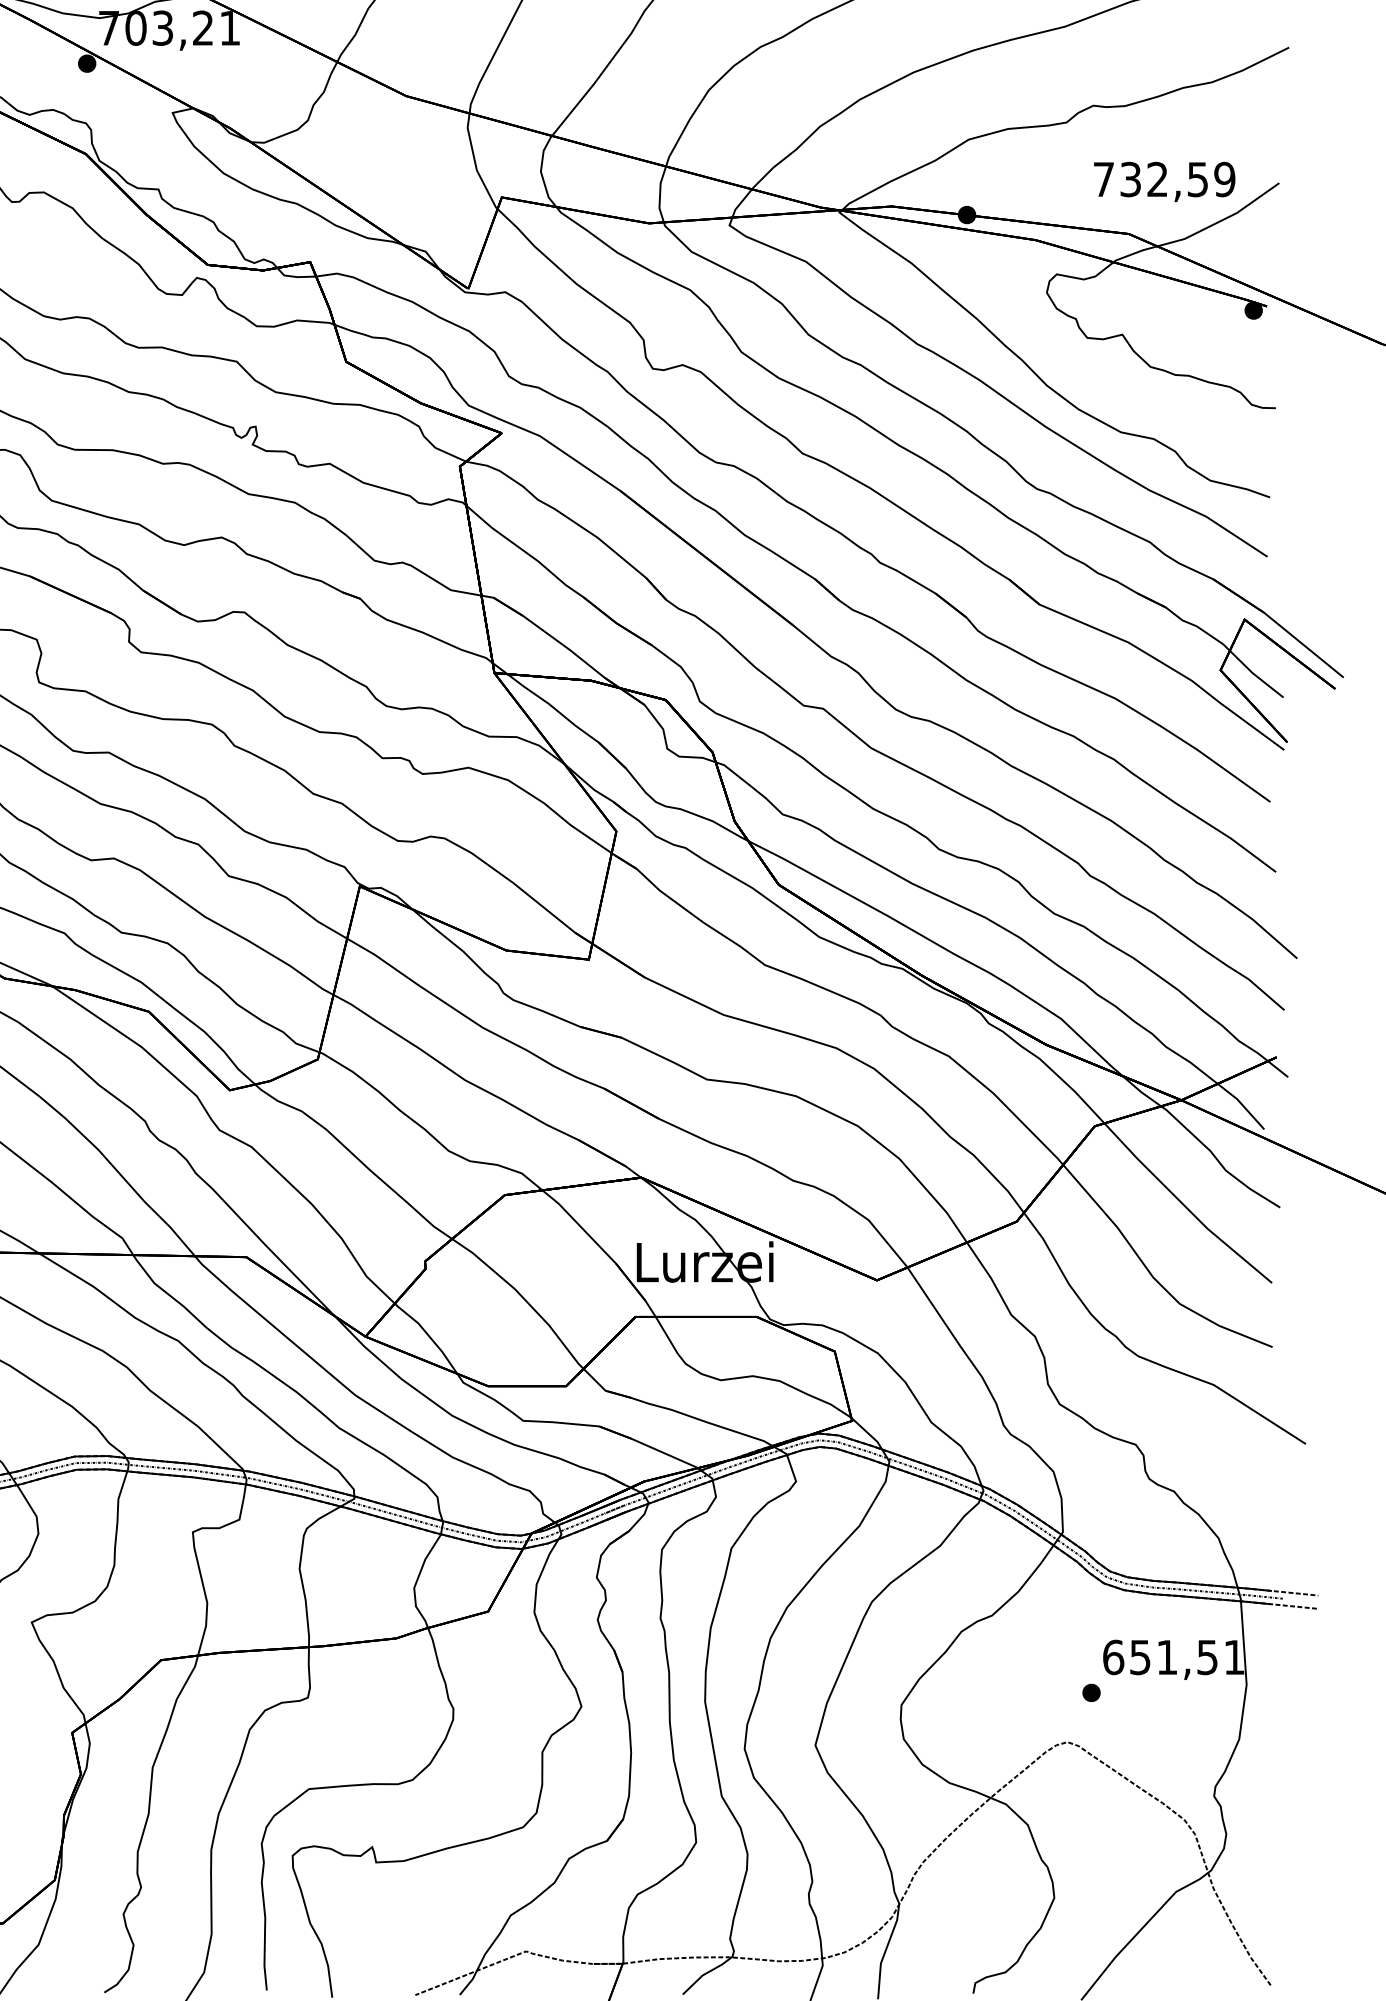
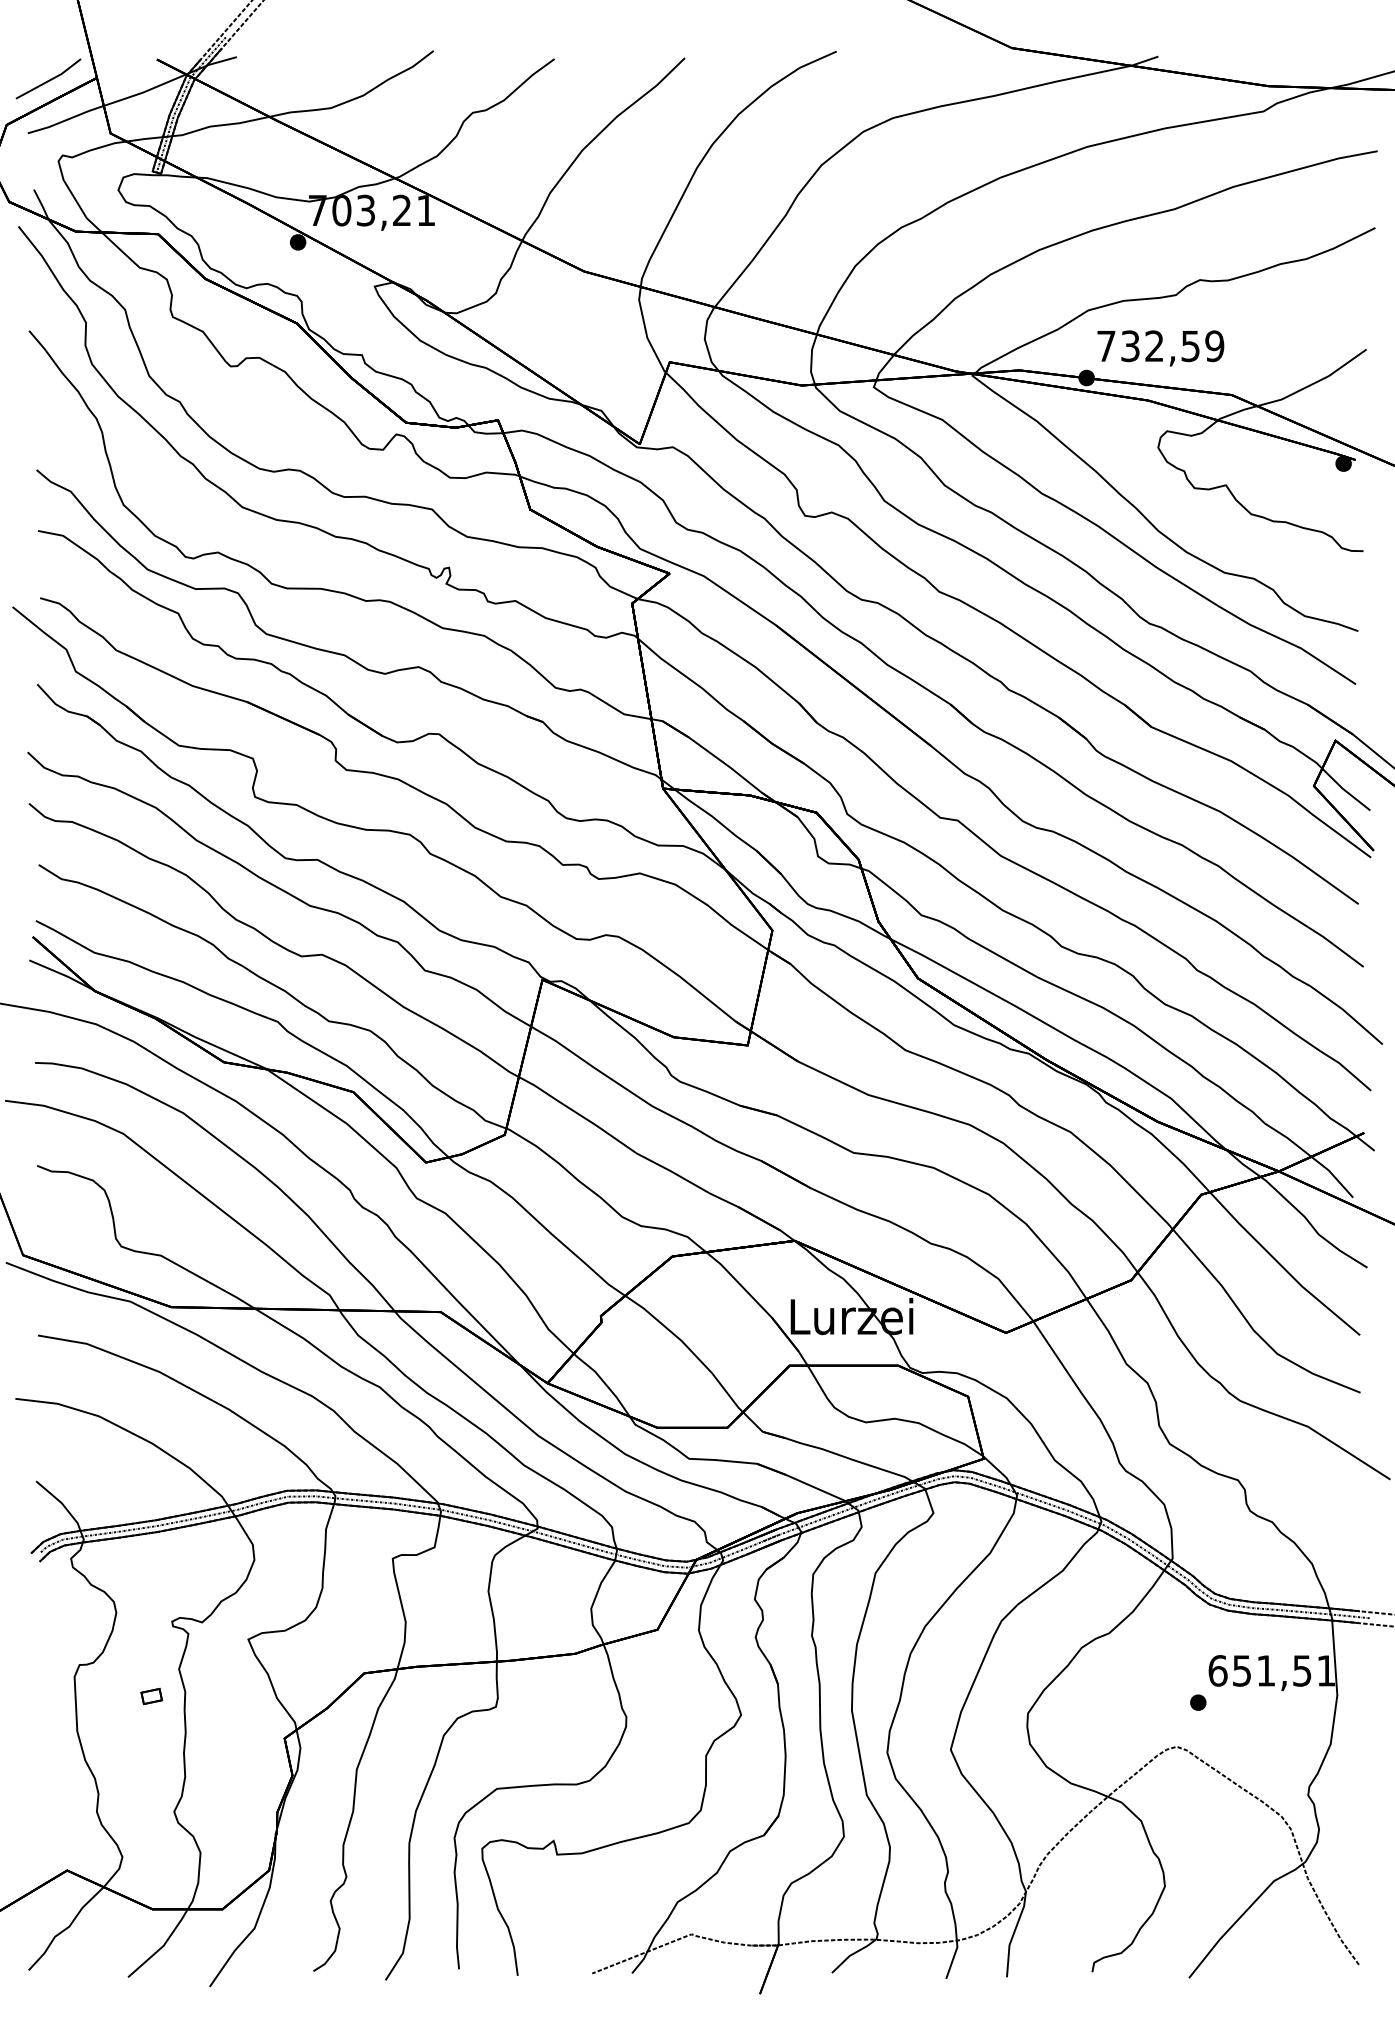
text: (1164, 182) -> (1160, 348), moved

